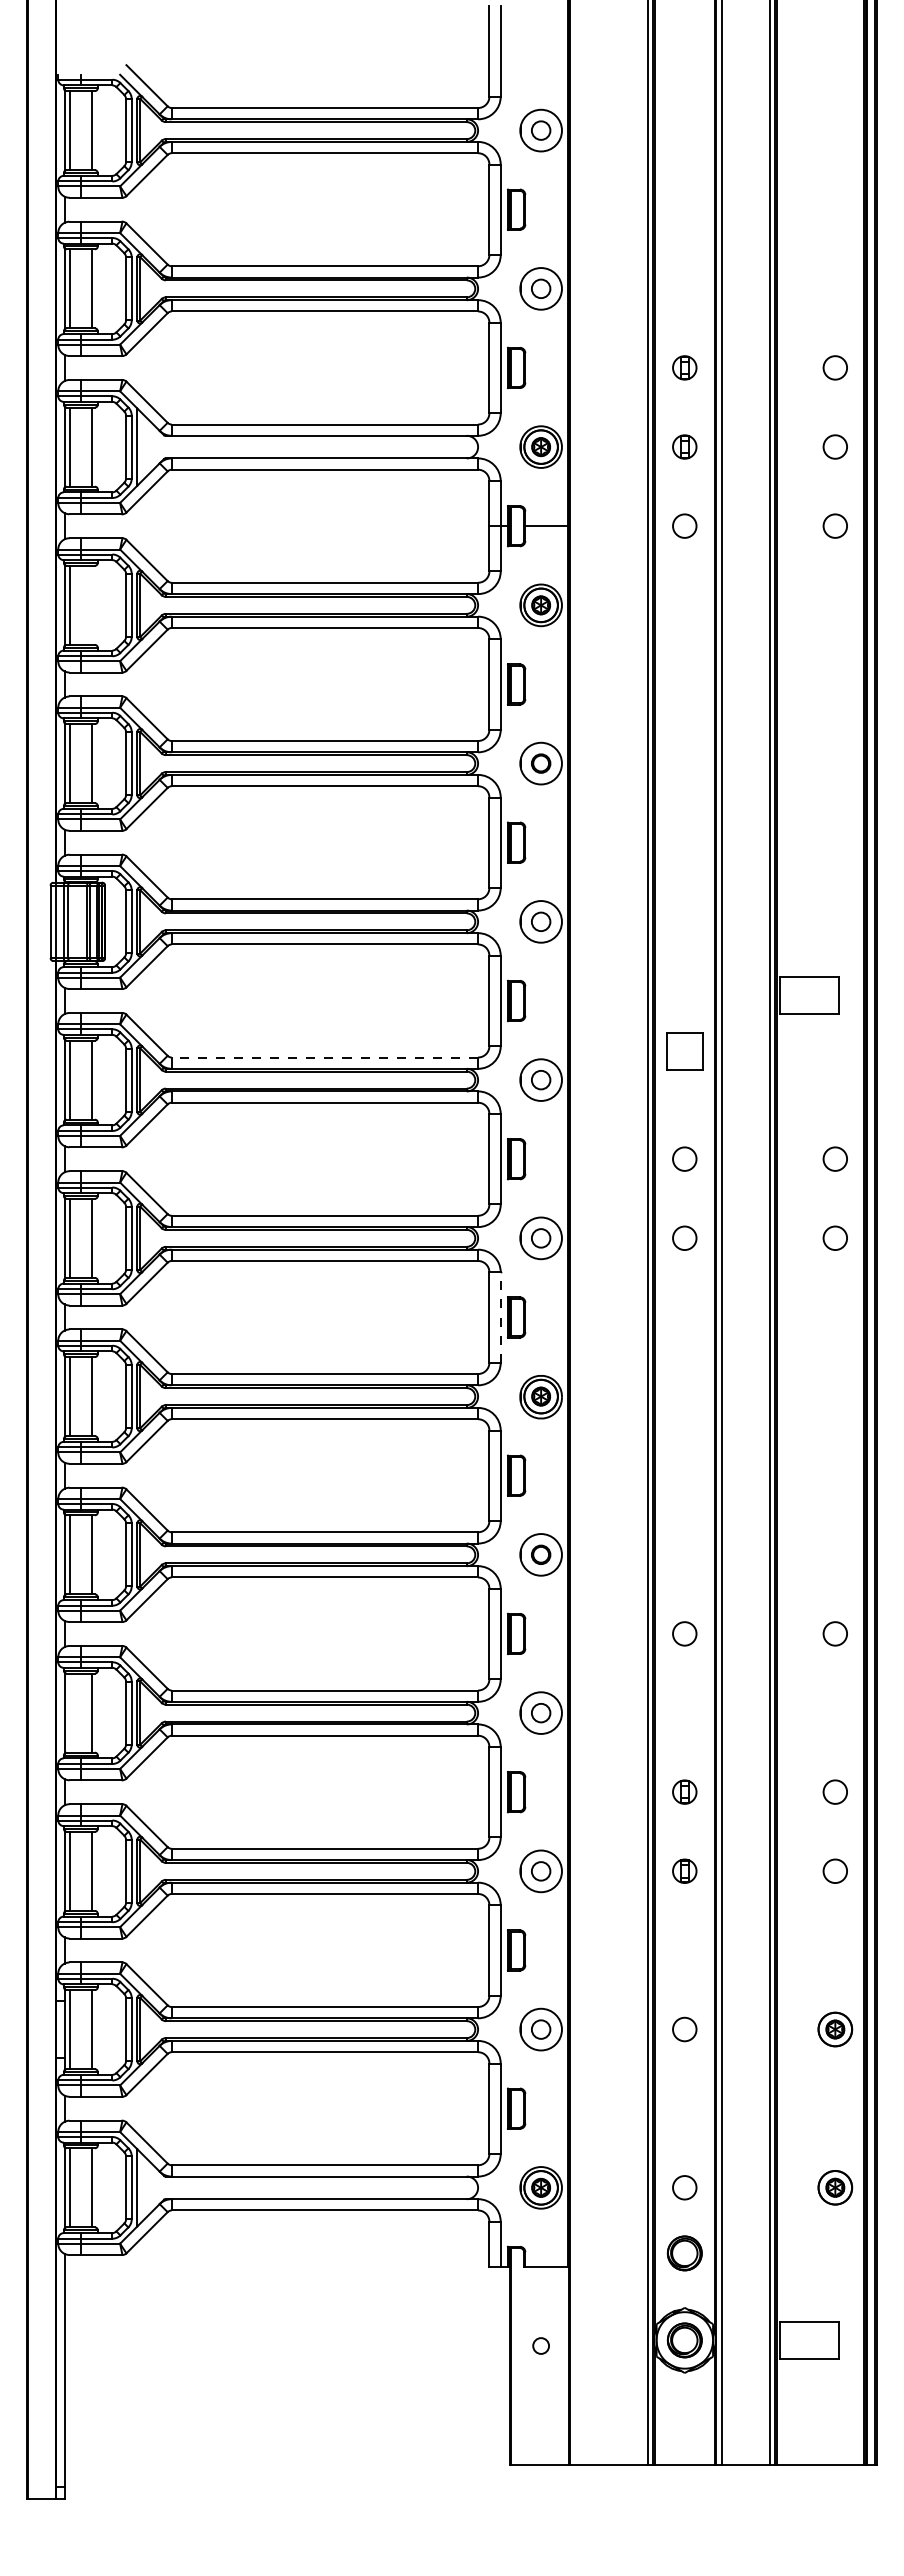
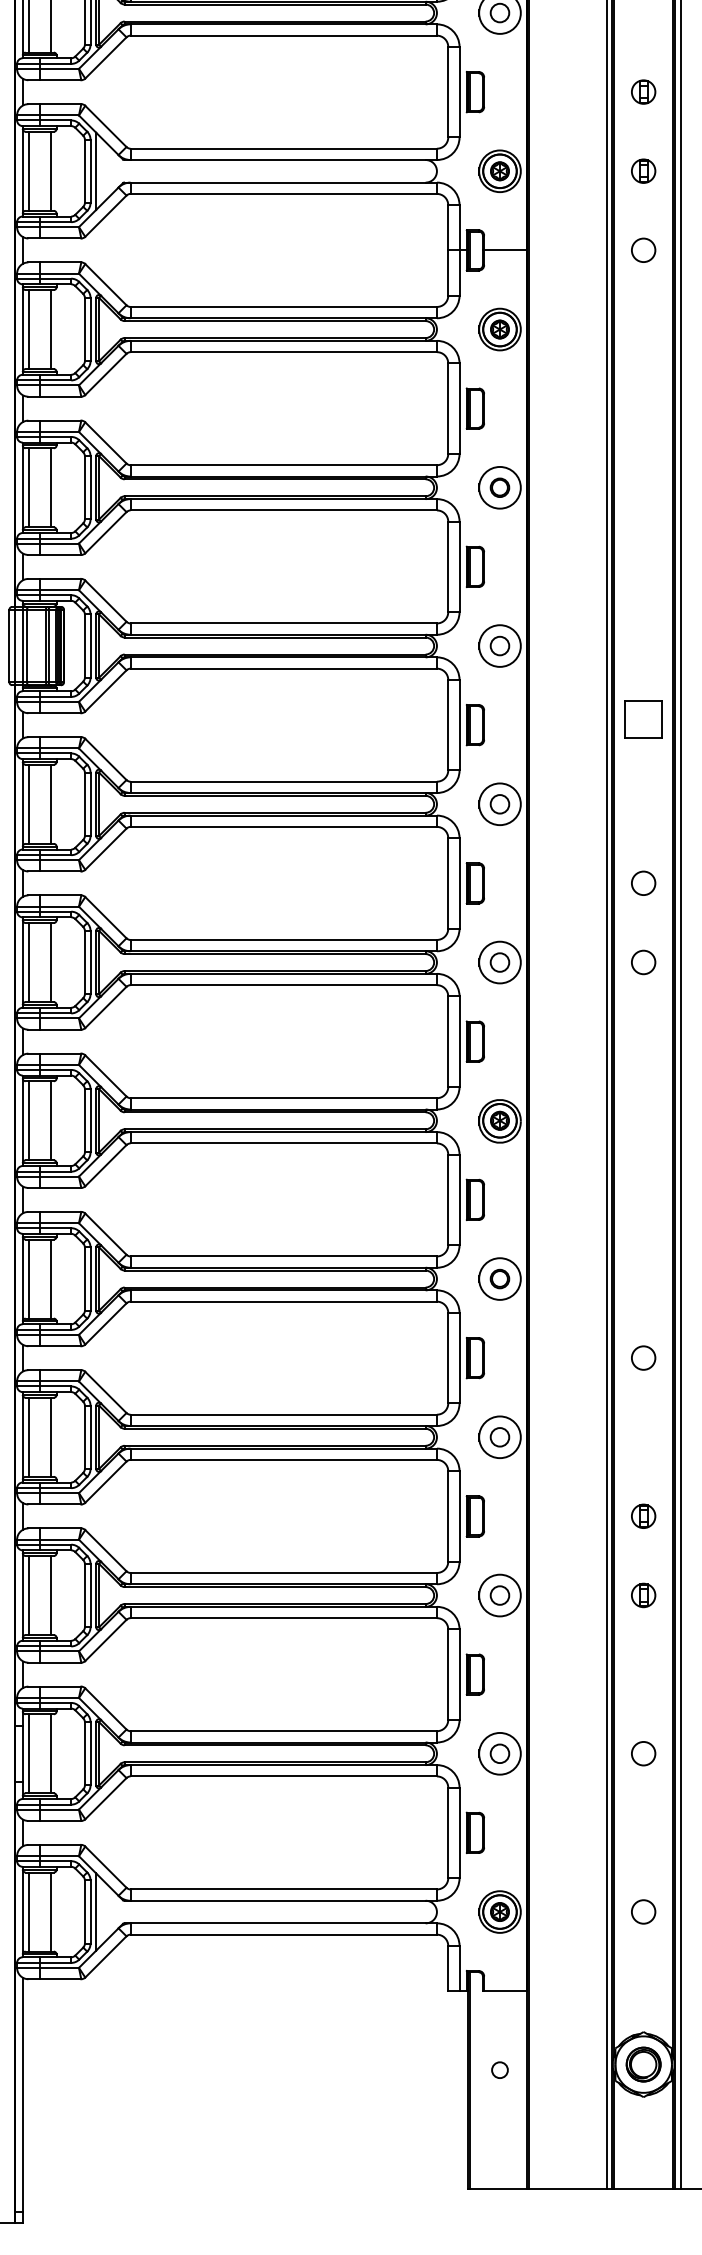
line: (91, 604) -> (50, 328), added
part: (684, 1051) -> (643, 719), moved
line: (324, 1057) -> (283, 781), dashed -> solid
line: (500, 1317) -> (459, 1041), dashed -> solid
line: (70, 1712) -> (29, 1436), added
part: (684, 2253) -> (643, 1977), removed

